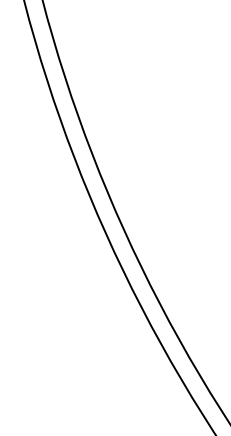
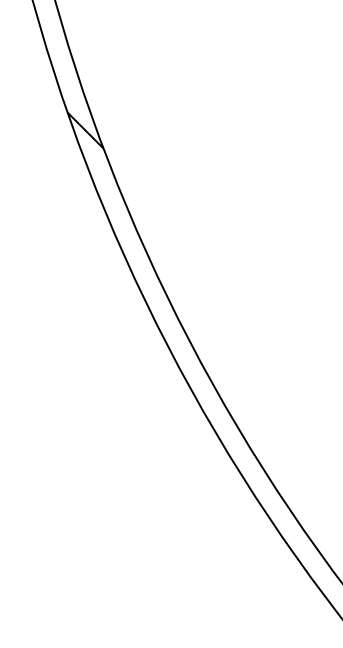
hatch: (73, 128) -> (85, 130), added

